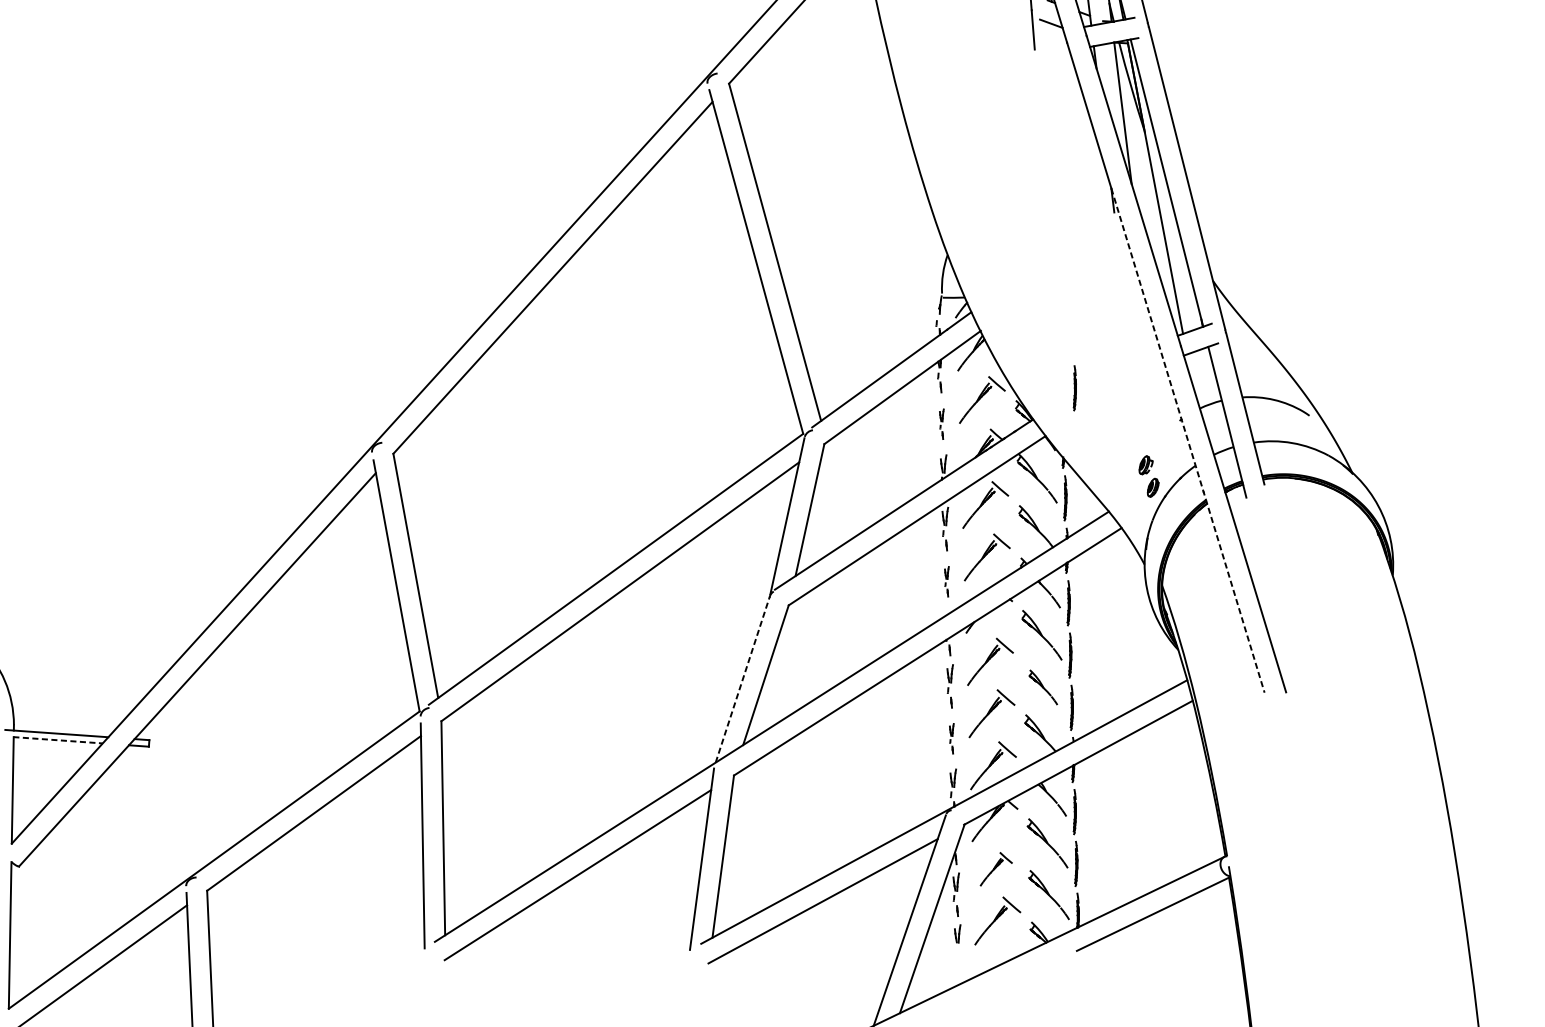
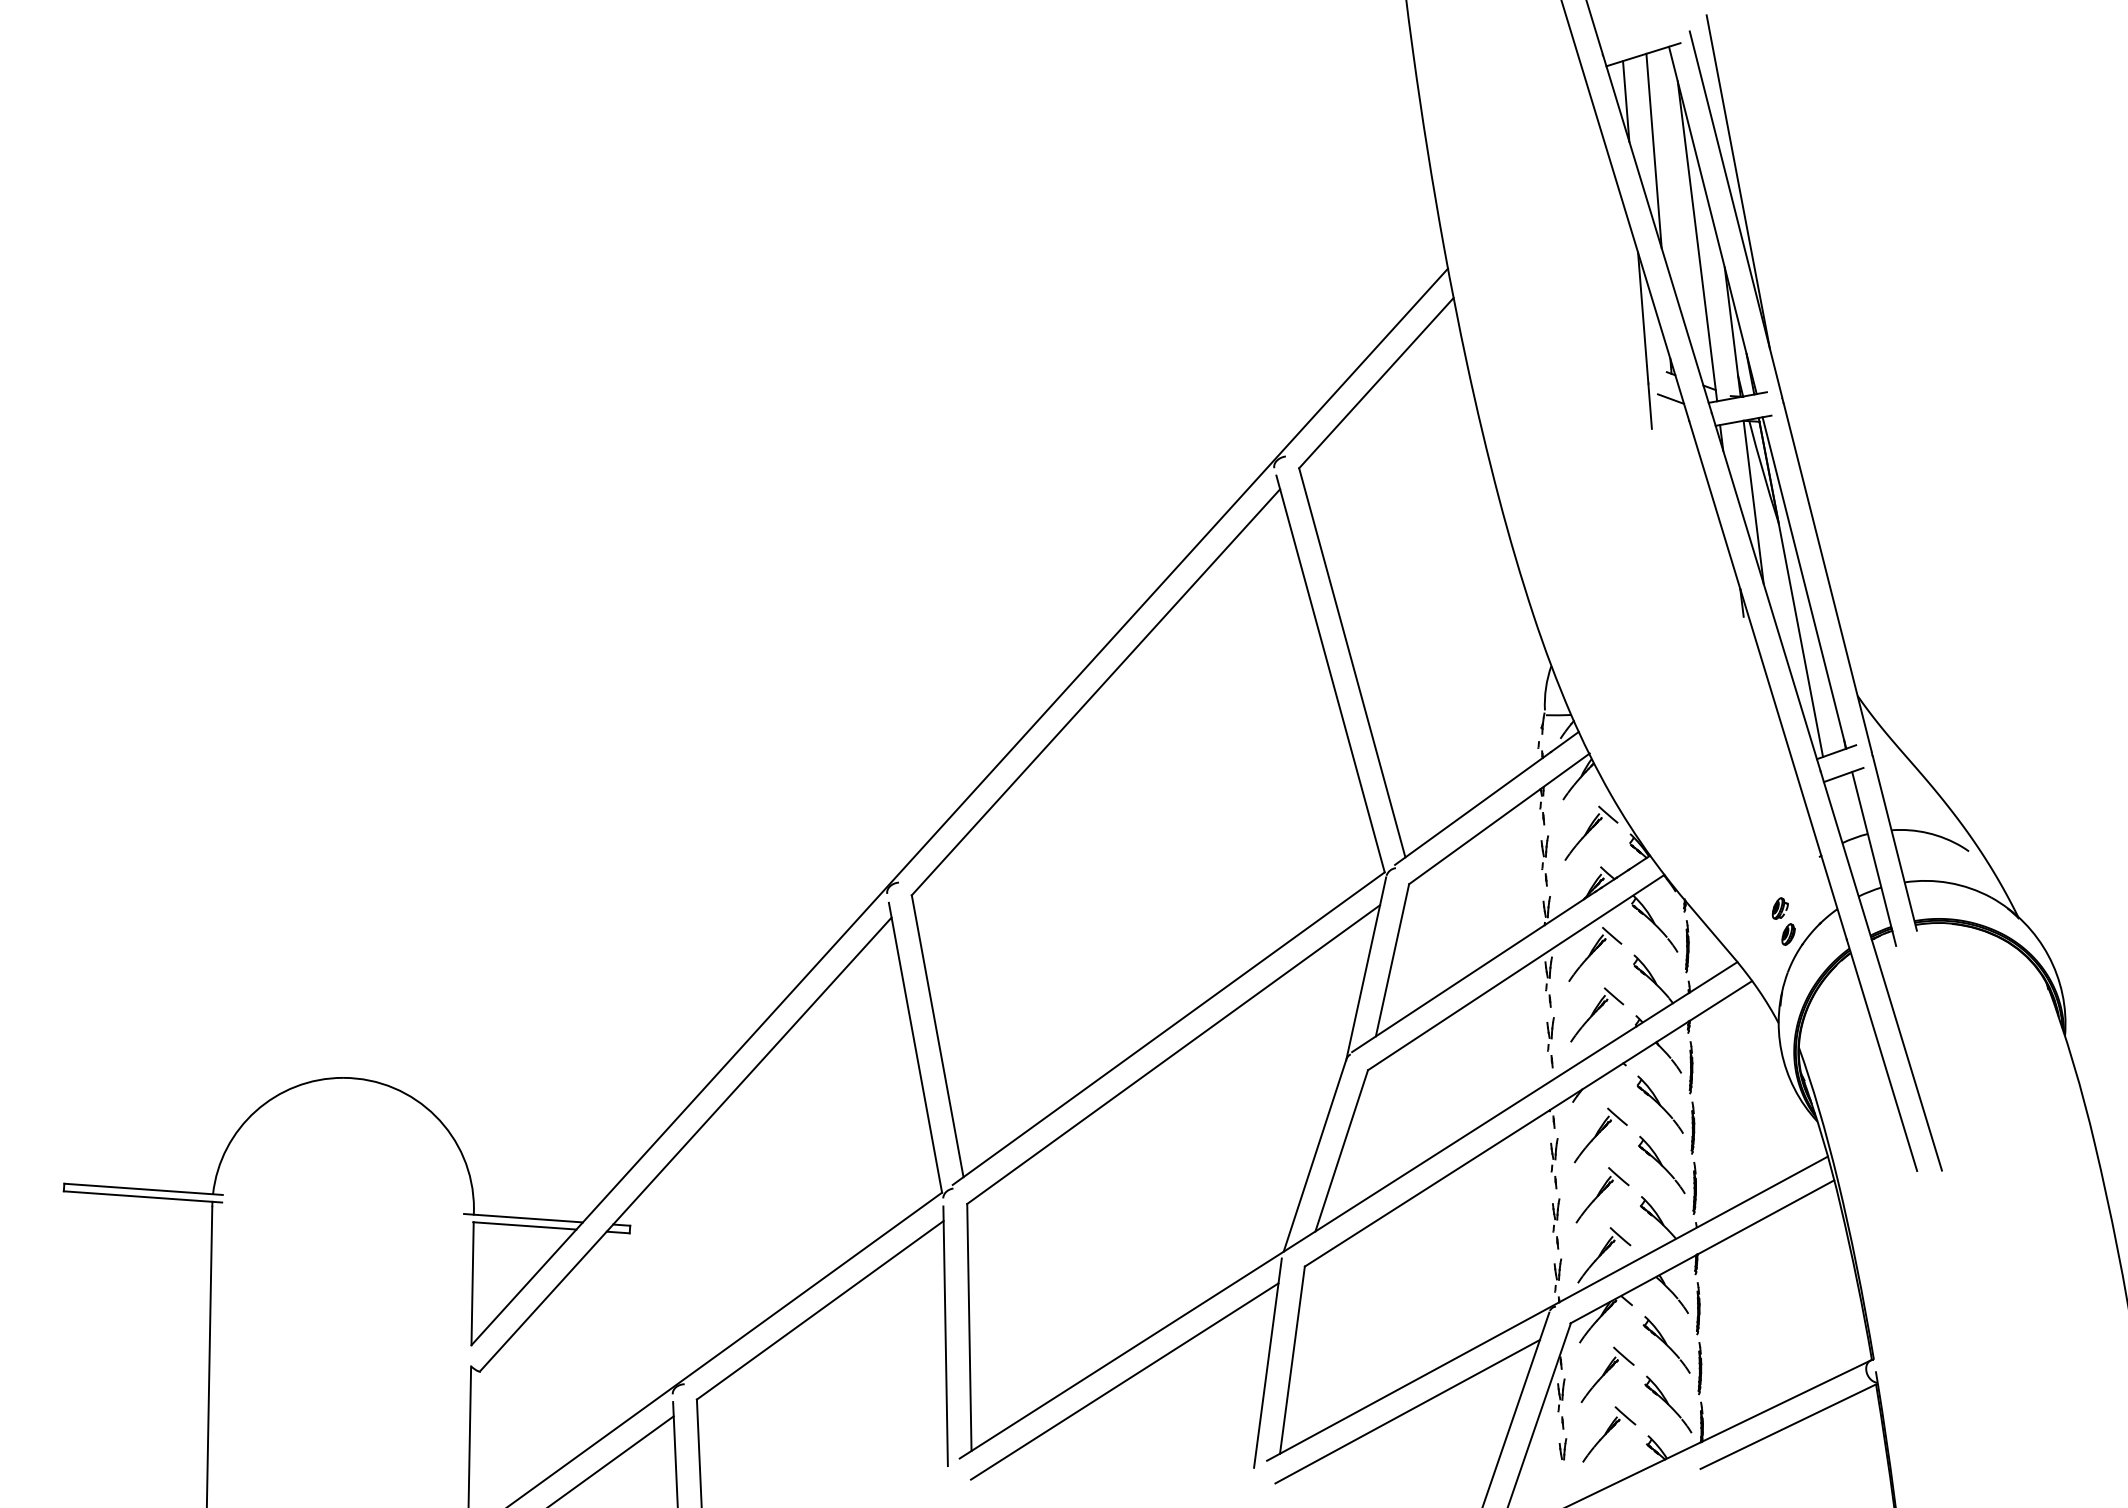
line: (1075, 388) -> (1698, 819), removed
part: (941, 423) -> (1544, 860), size x1.43
line: (1187, 440) -> (1828, 880), dashed -> solid
part: (946, 581) -> (1550, 1042), size x1.43
line: (743, 678) -> (1315, 1154), dashed -> solid
part: (1043, 687) -> (1661, 1164), size x1.43
part: (952, 738) -> (1556, 1223), size x1.43
line: (57, 739) -> (524, 1225), dashed -> solid
part: (996, 869) -> (1607, 1374), size x1.43

